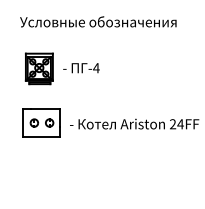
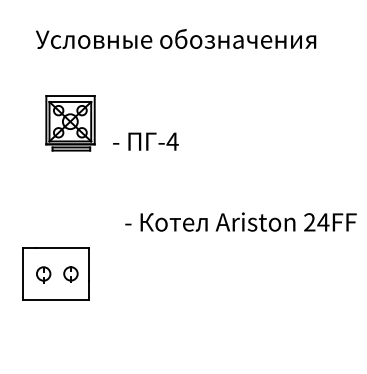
text: (81, 68) -> (145, 142), moved
part: (41, 122) -> (56, 272), moved

